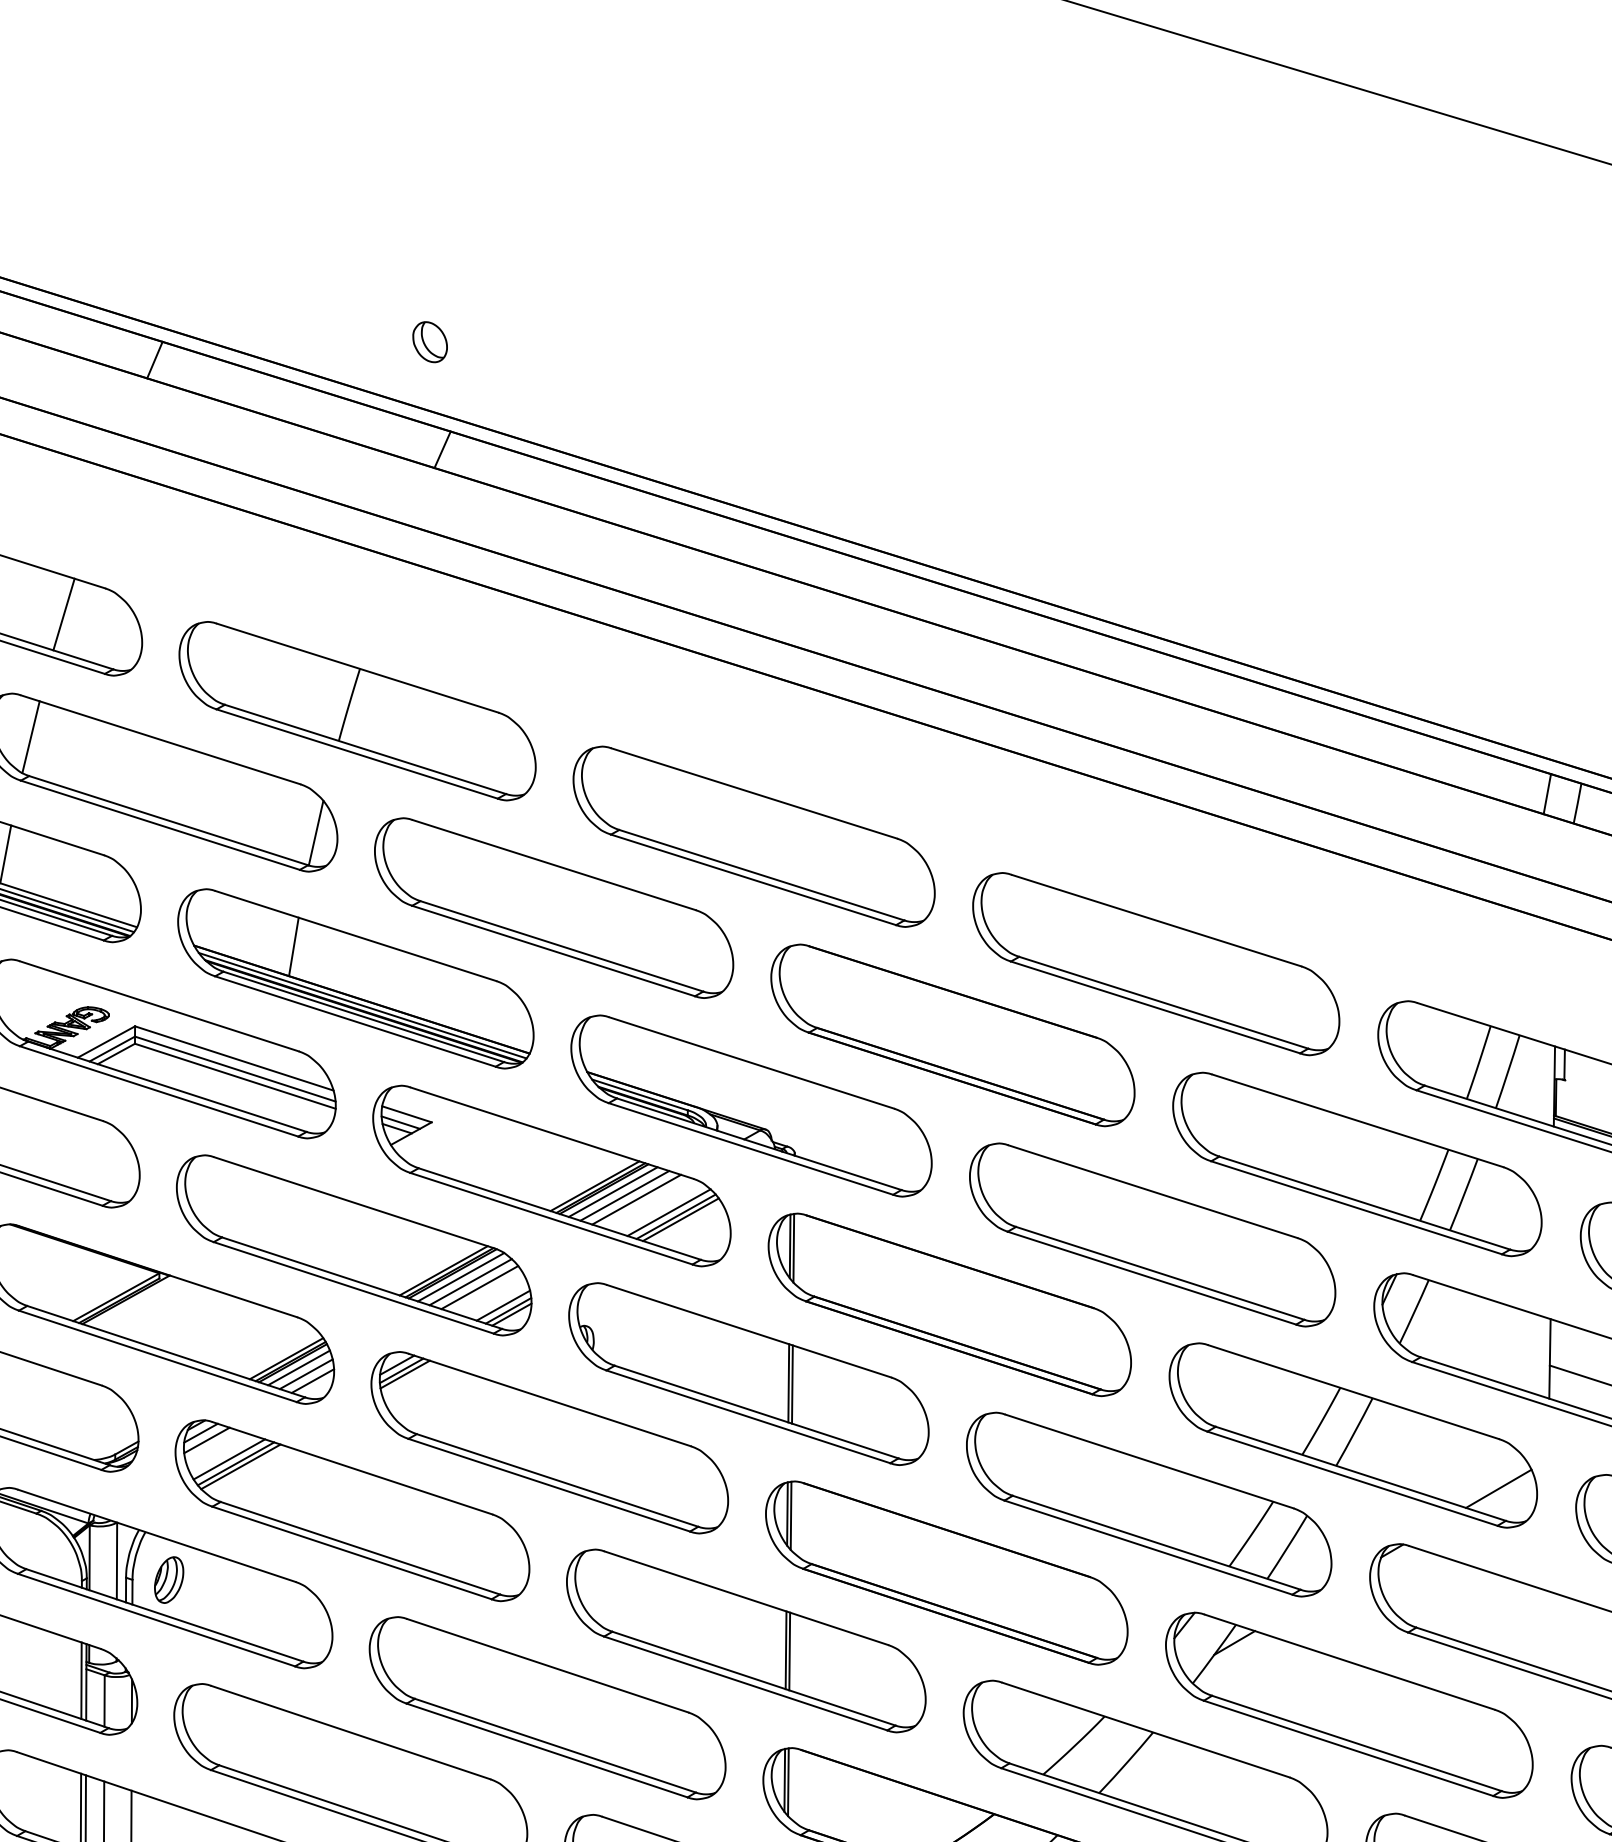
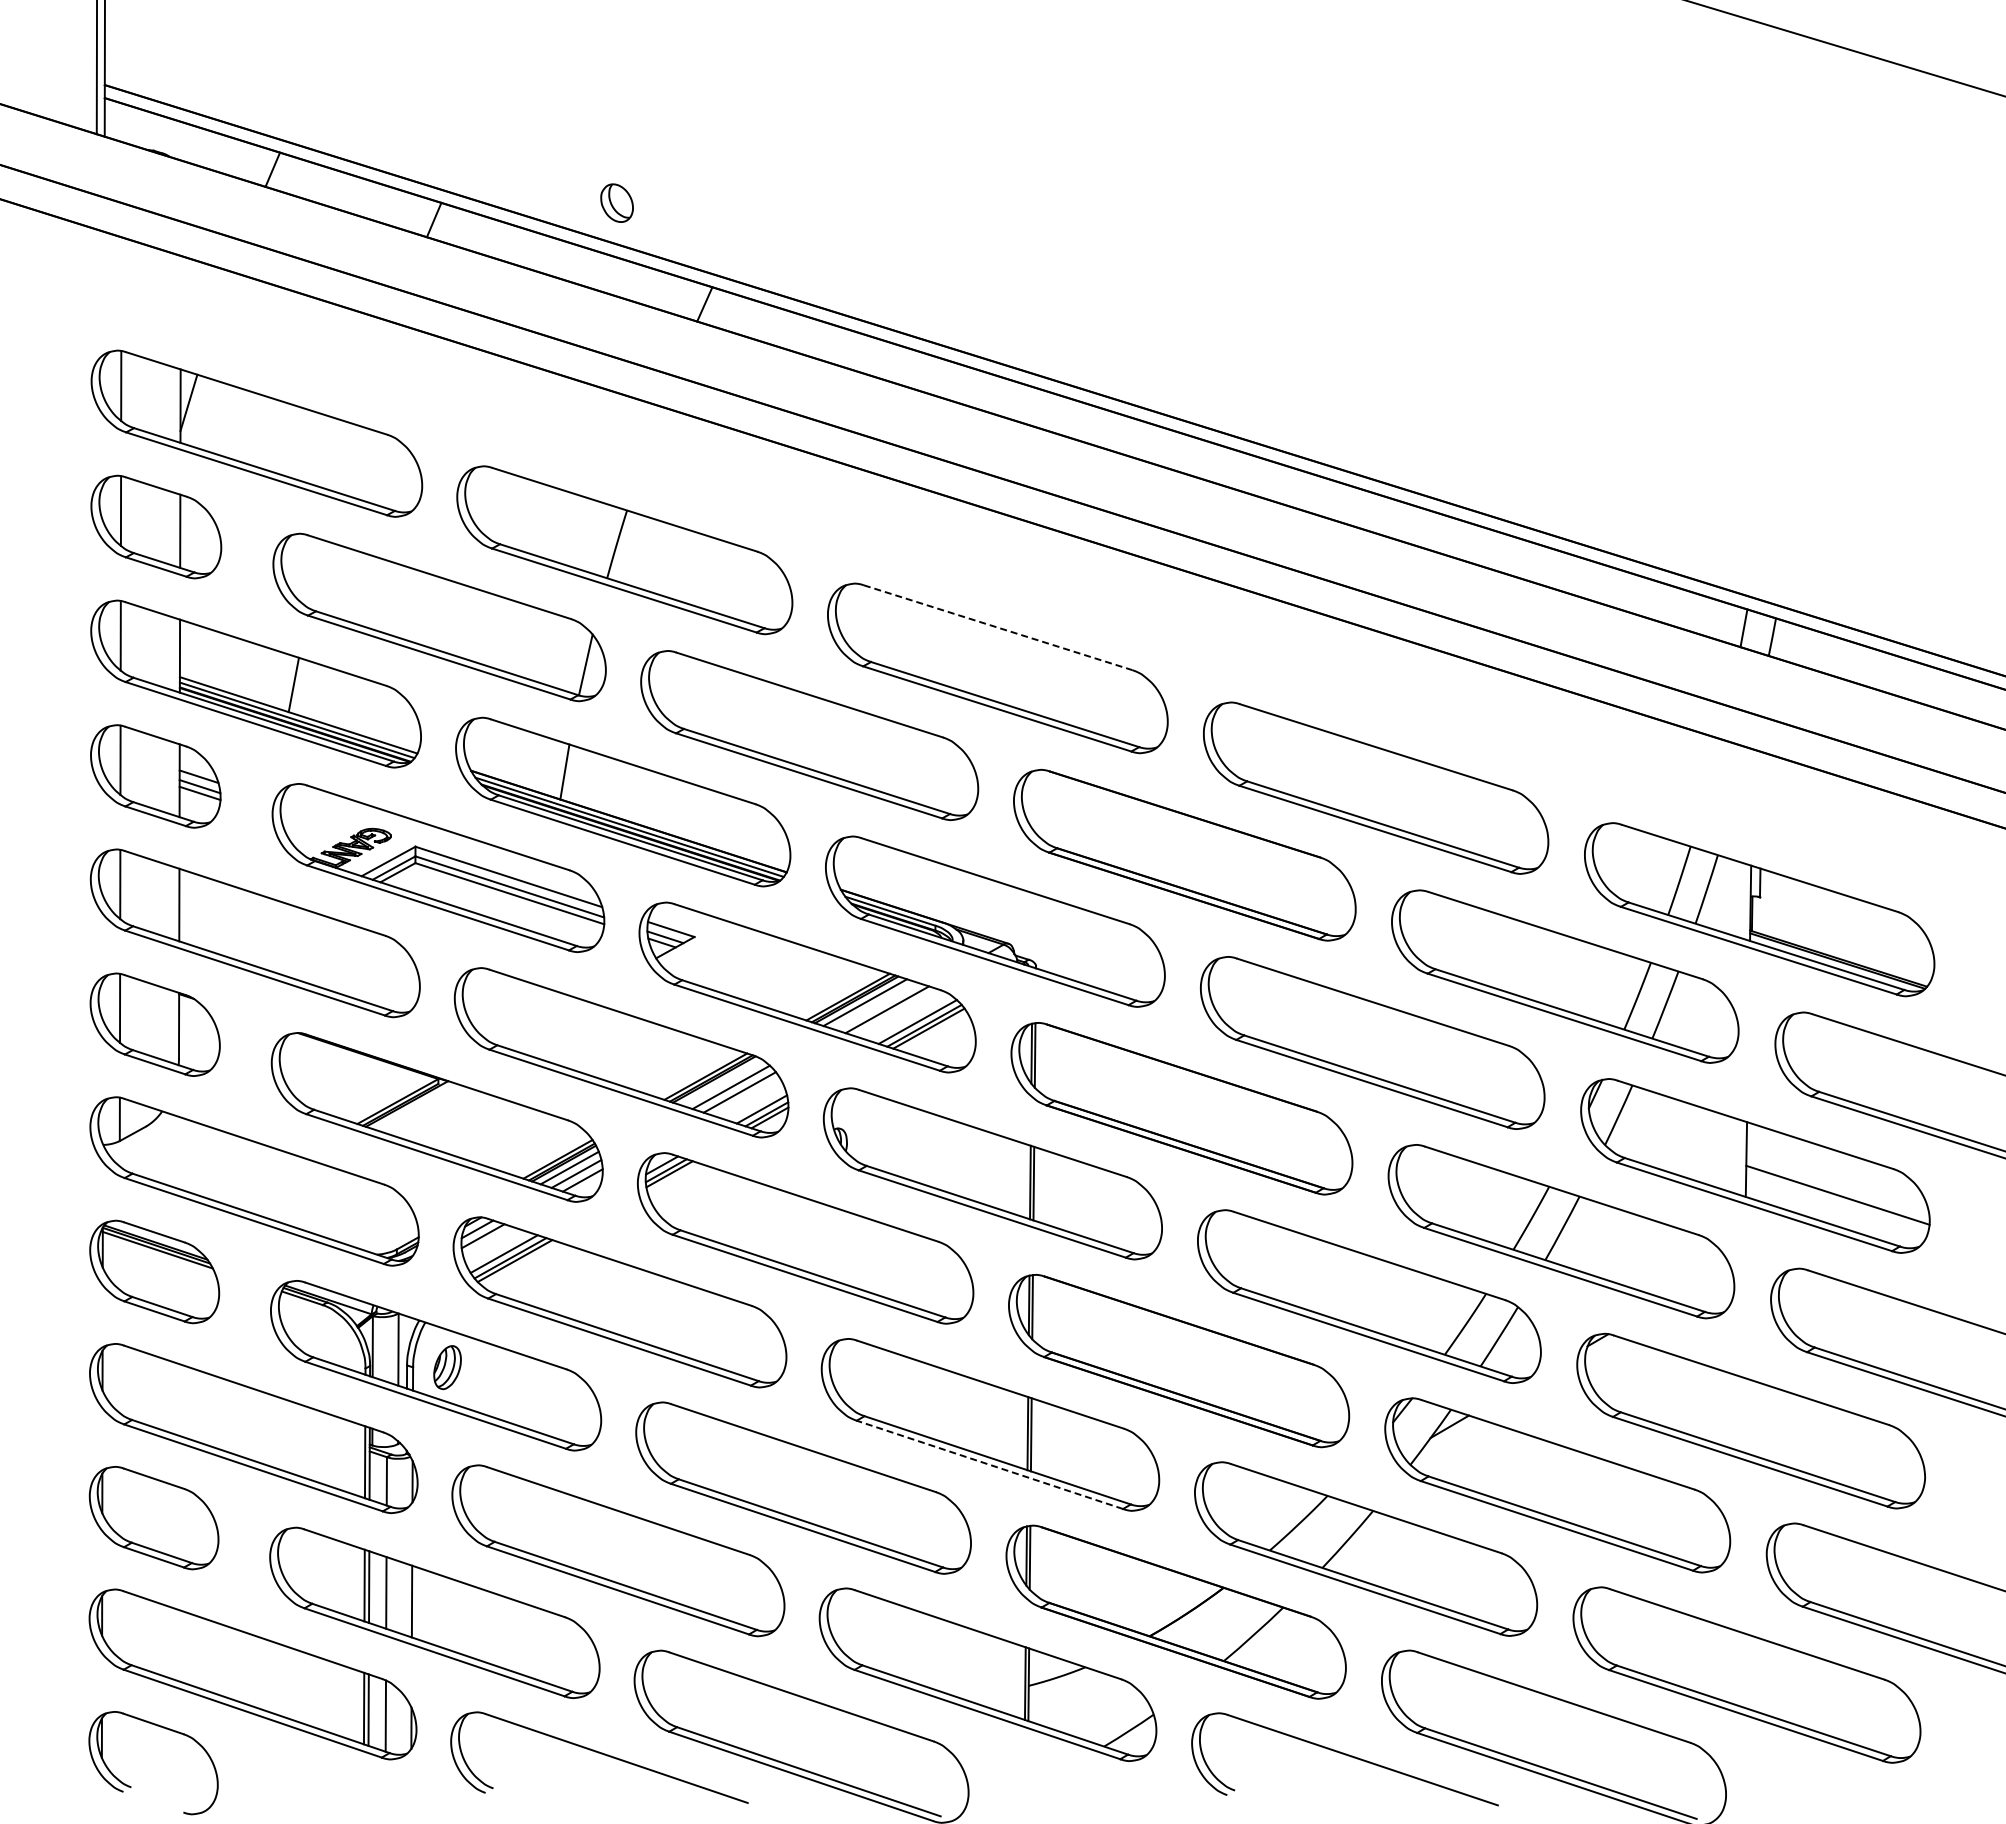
part: (429, 341) -> (616, 202), moved
line: (63, 614) -> (348, 459), removed
line: (30, 736) -> (317, 574), removed
line: (754, 793) -> (998, 627), solid -> dashed
line: (624, 1195) -> (875, 1005), removed
line: (460, 1276) -> (721, 1082), removed
line: (1499, 1488) -> (1698, 1281), removed
line: (745, 1683) -> (989, 1464), solid -> dashed

